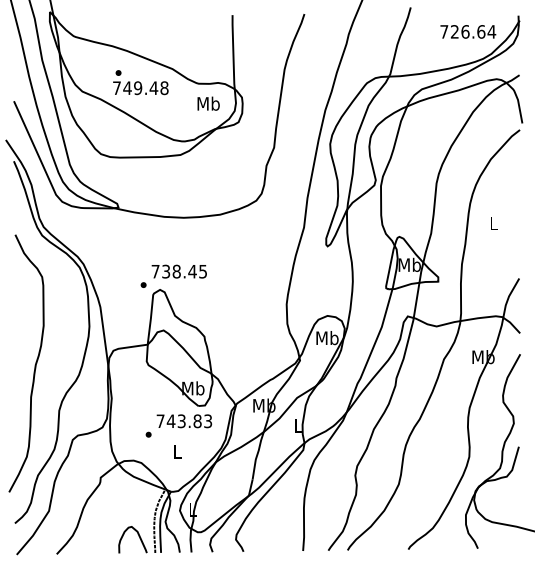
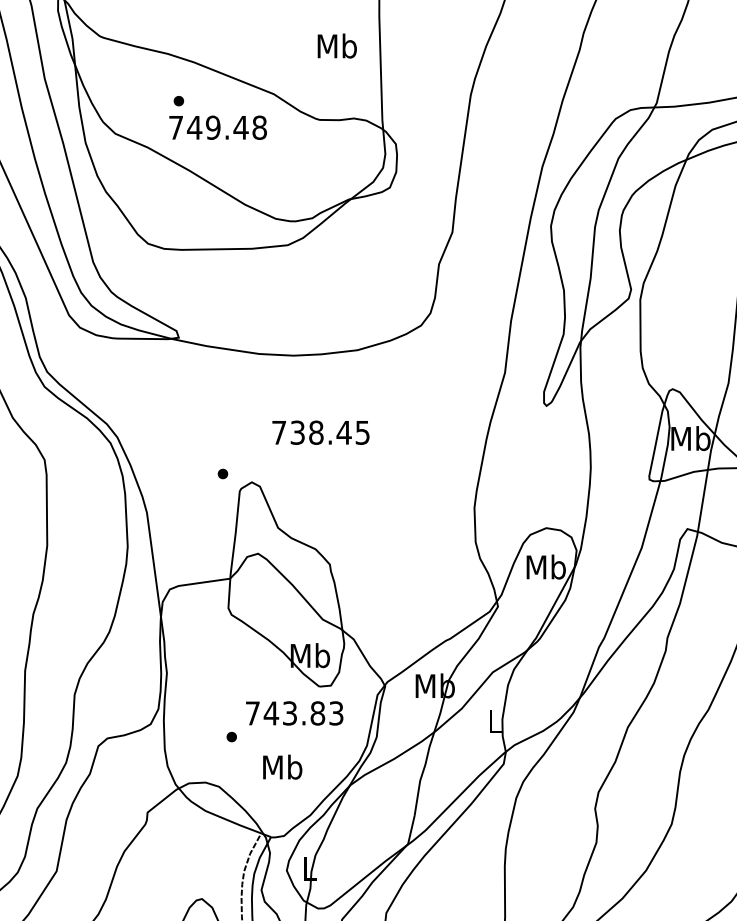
text: (208, 103) -> (337, 45), moved
text: (178, 271) -> (319, 432), moved
text: (177, 451) -> (282, 766), L -> Mb

